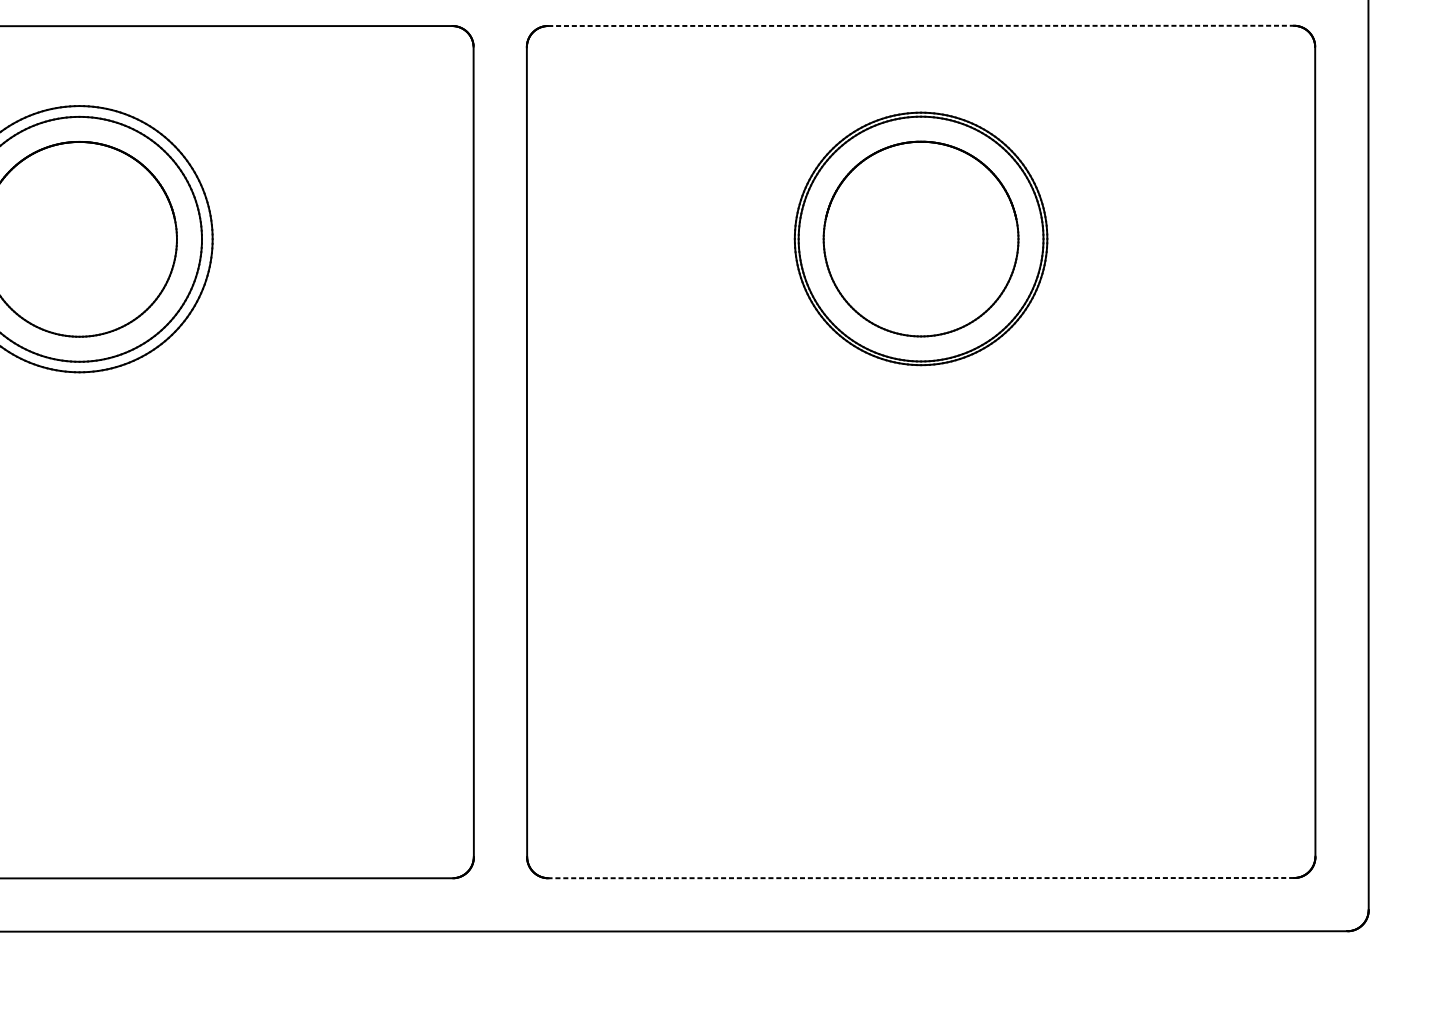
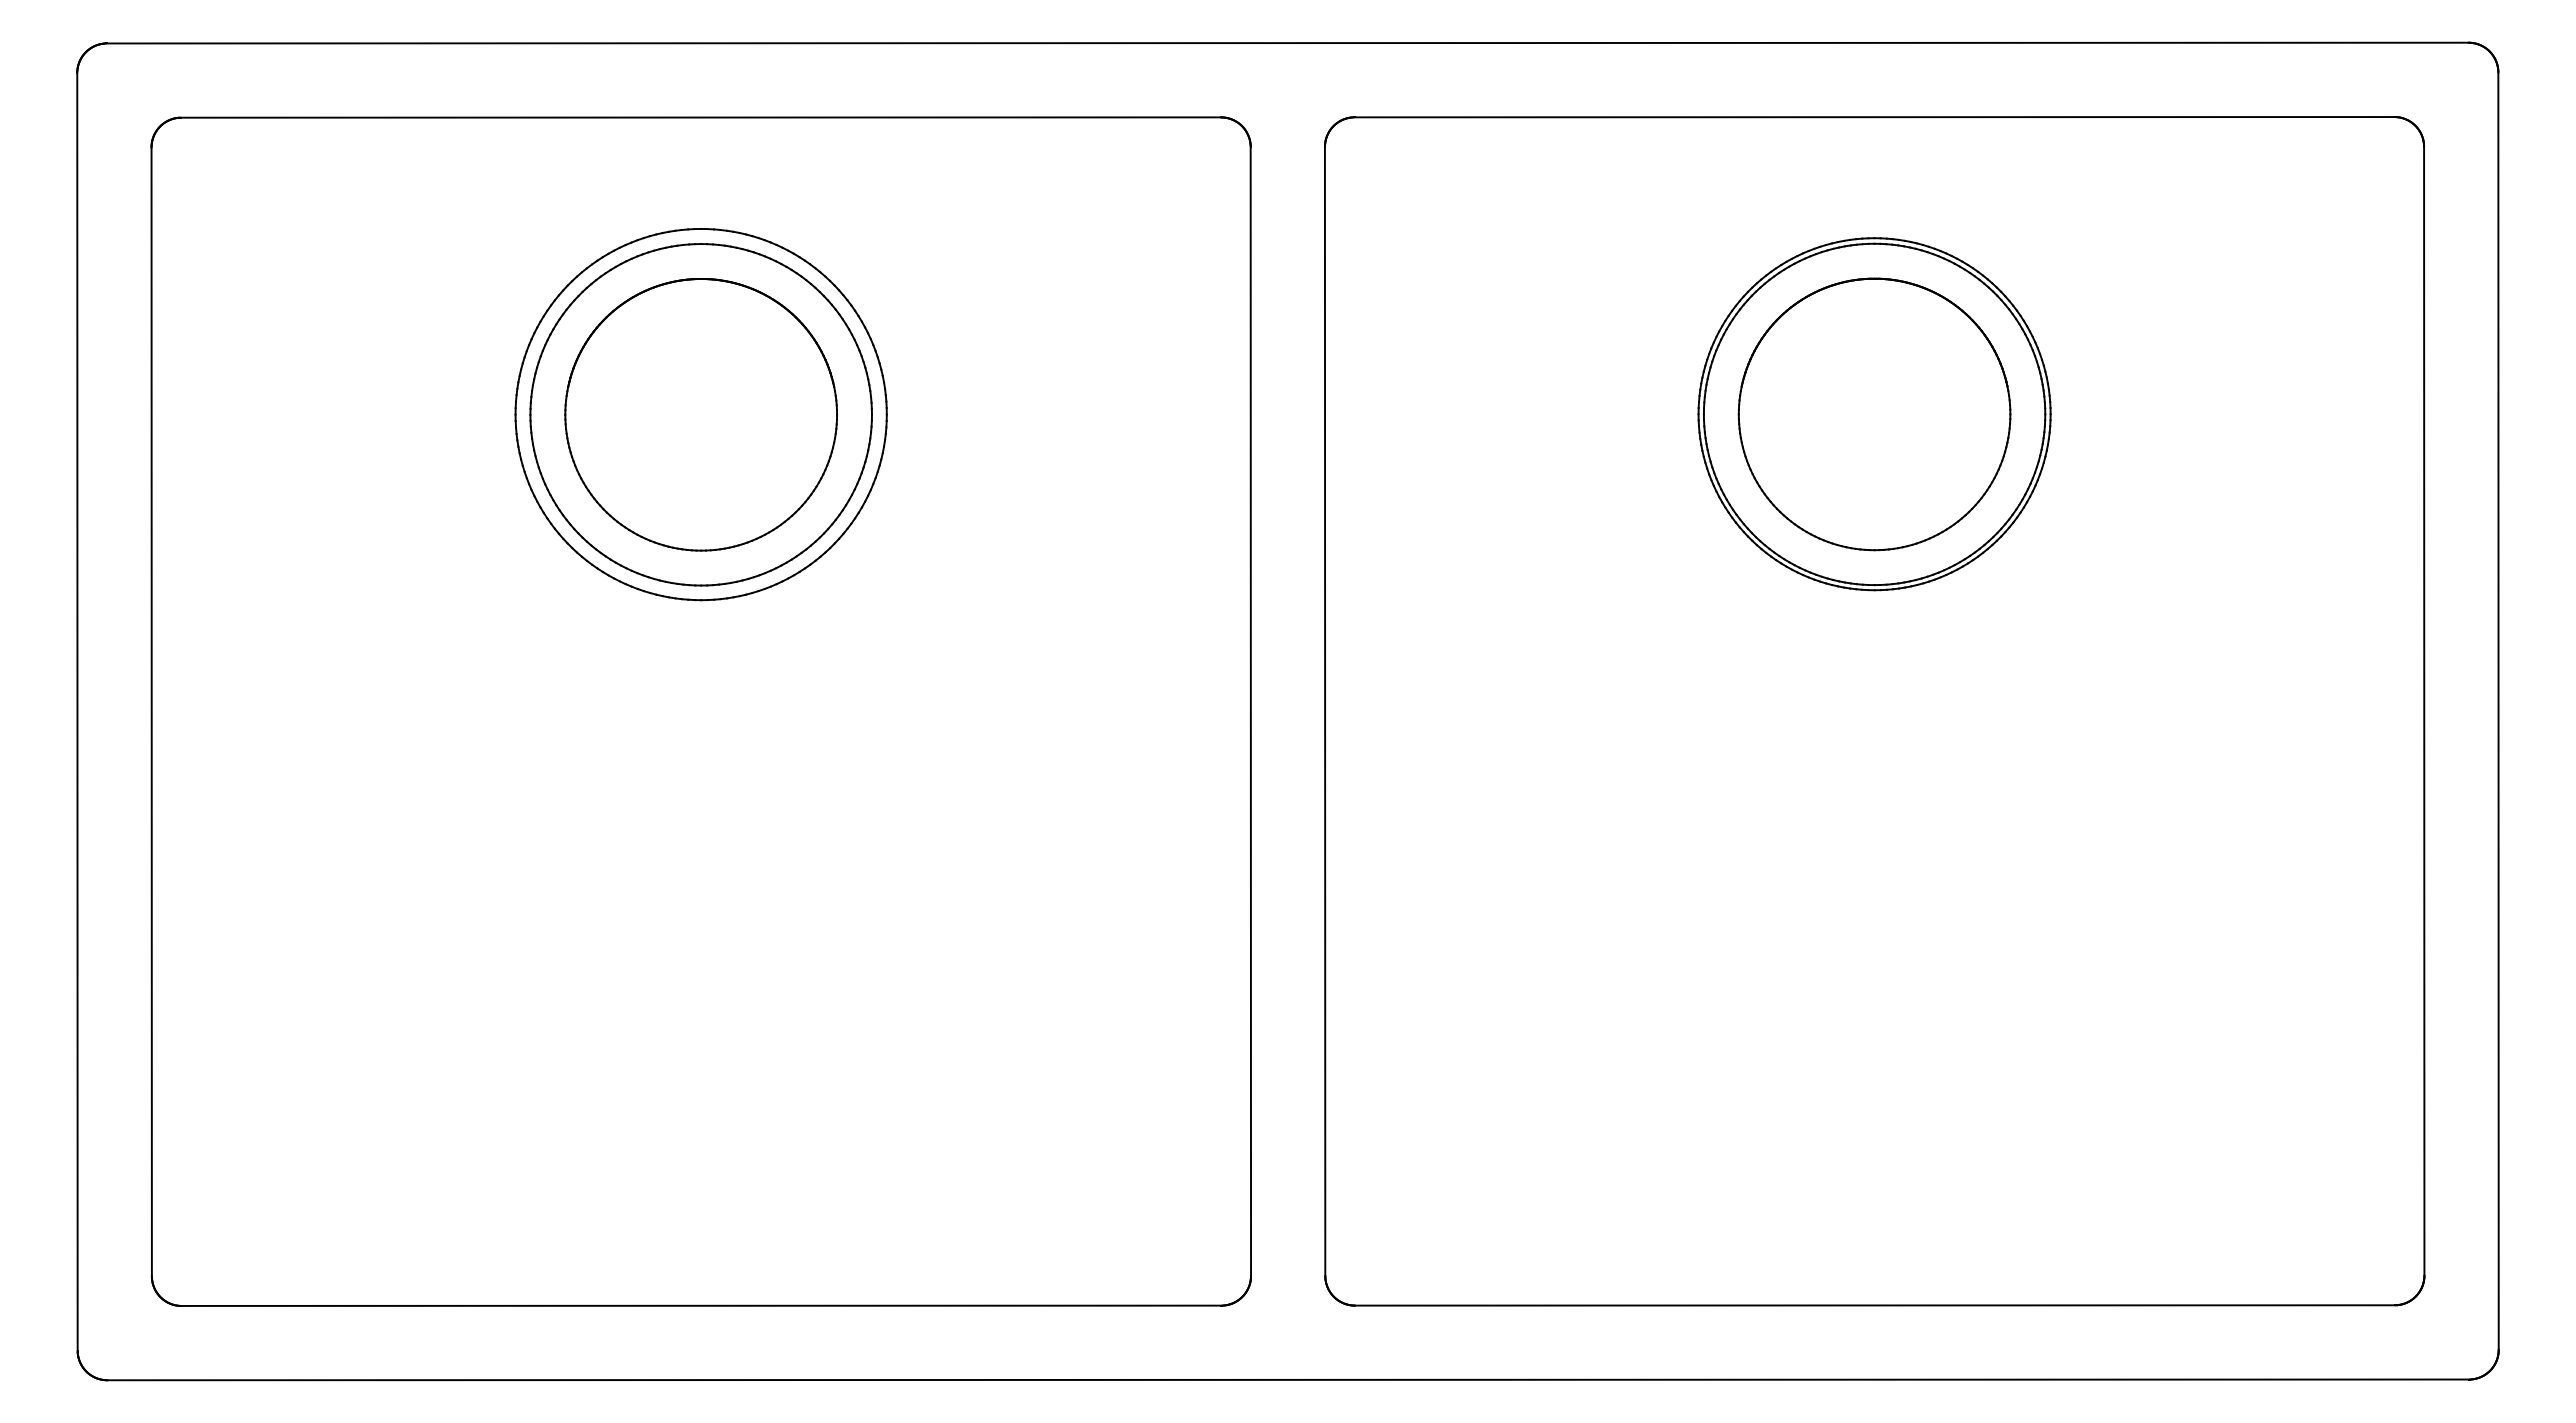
line: (921, 26) -> (1874, 117), dashed -> solid
line: (921, 878) -> (1874, 1305), dashed -> solid

